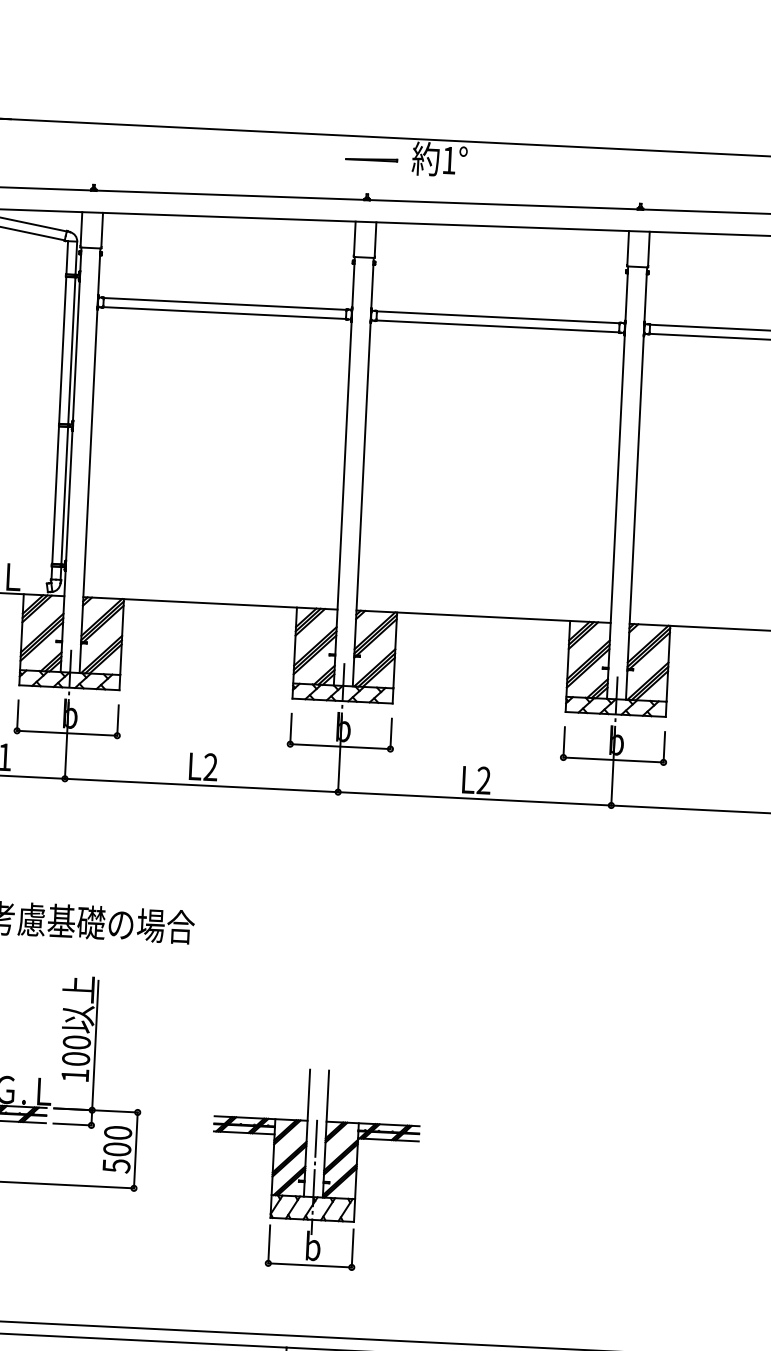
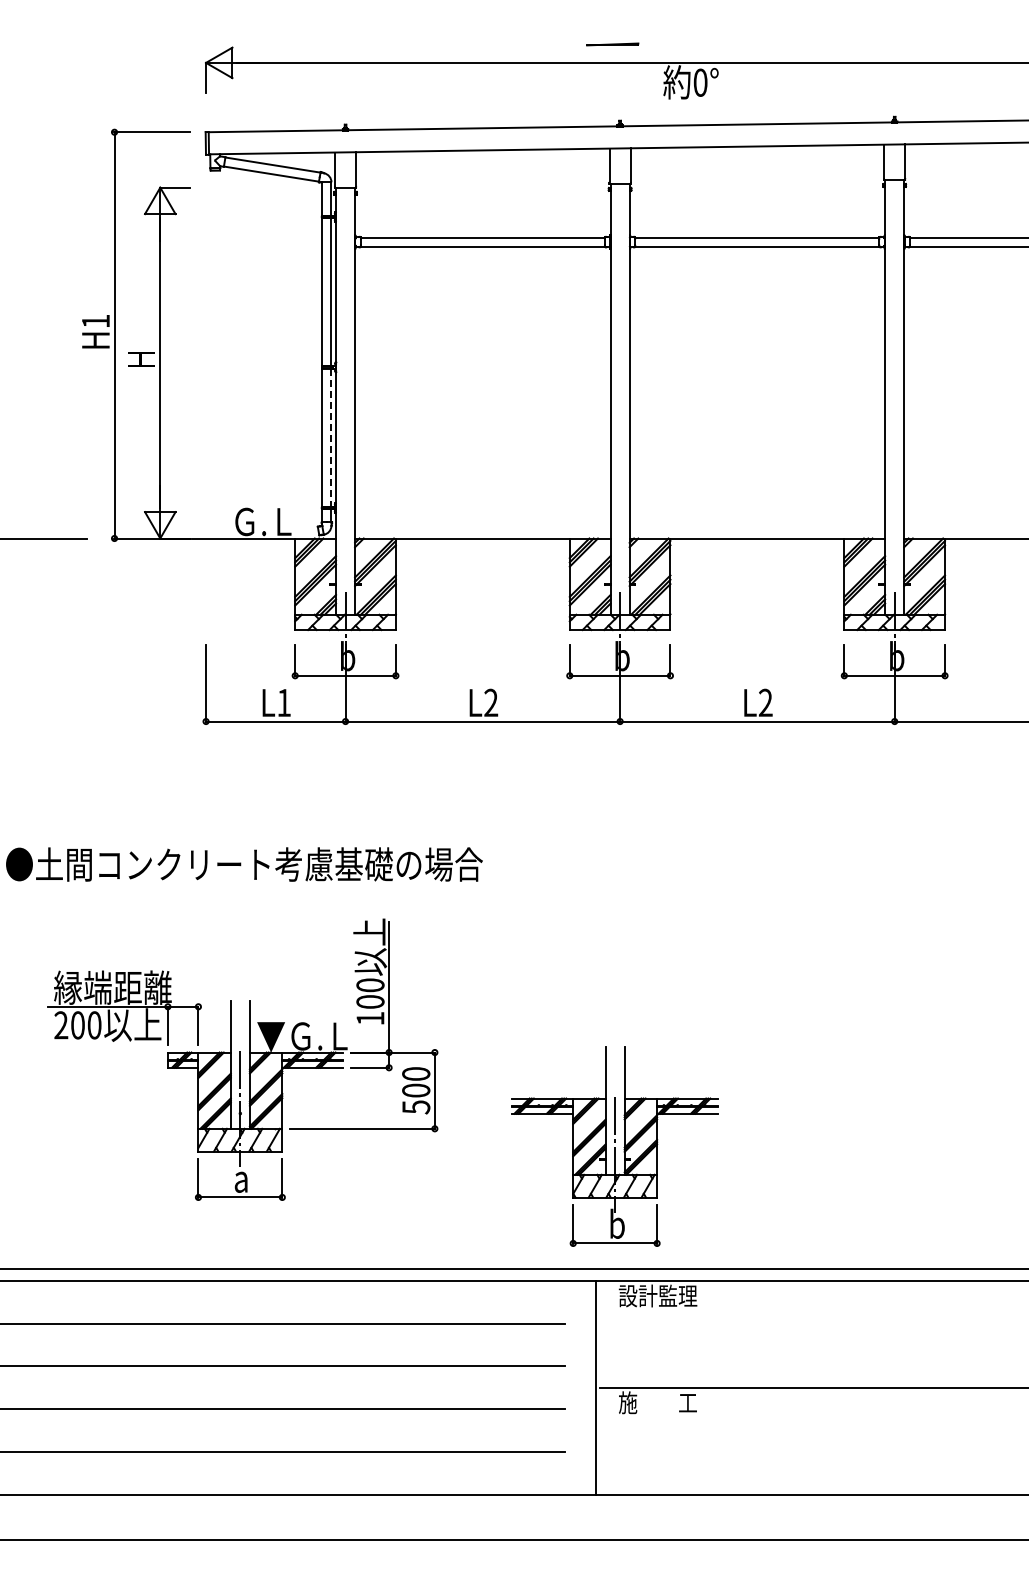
line: (371, 159) -> (612, 44), moved
text: (449, 160) -> (700, 82), 1° -> 0°
line: (64, 495) -> (331, 437), solid -> dashed
part: (314, 1168) -> (614, 1146), moved

